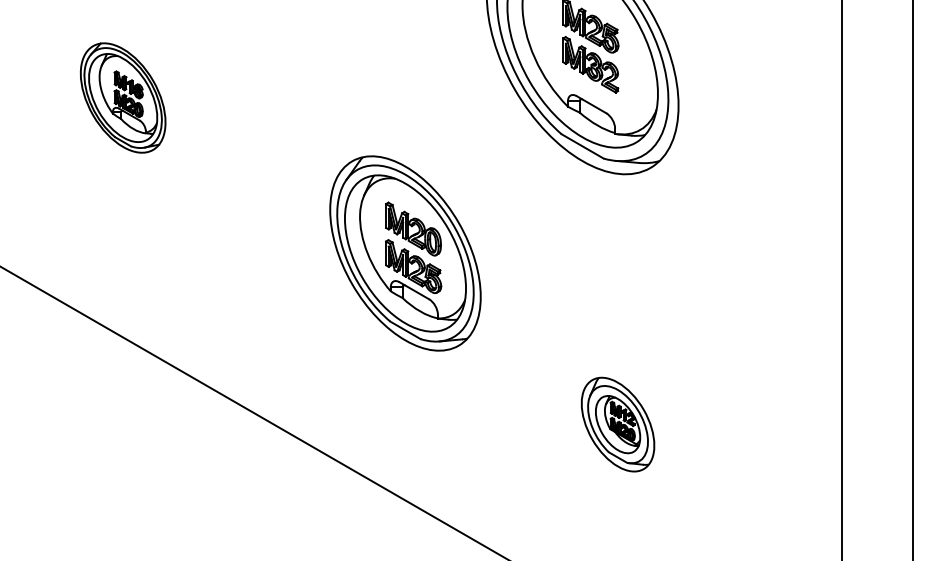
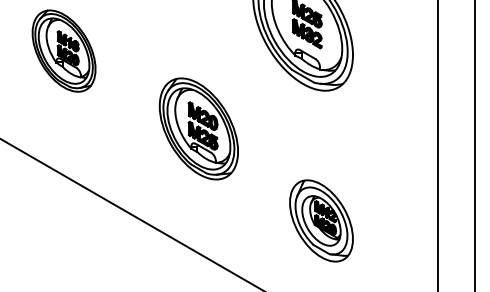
part: (122, 96) -> (63, 50), size x1.43
part: (404, 252) -> (198, 128), moved
part: (618, 423) -> (321, 220), size x1.67

